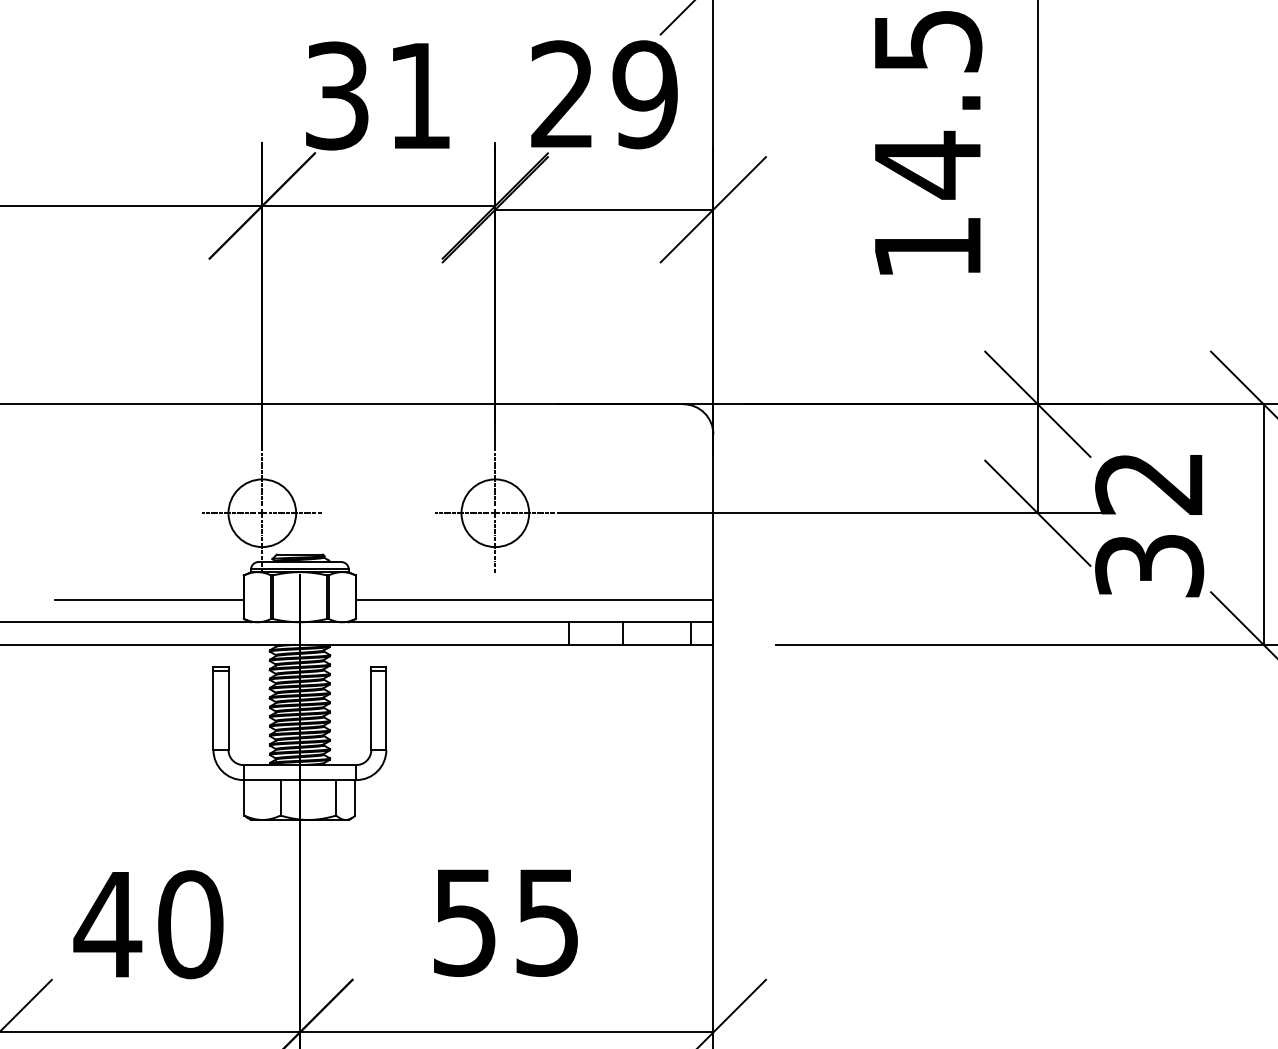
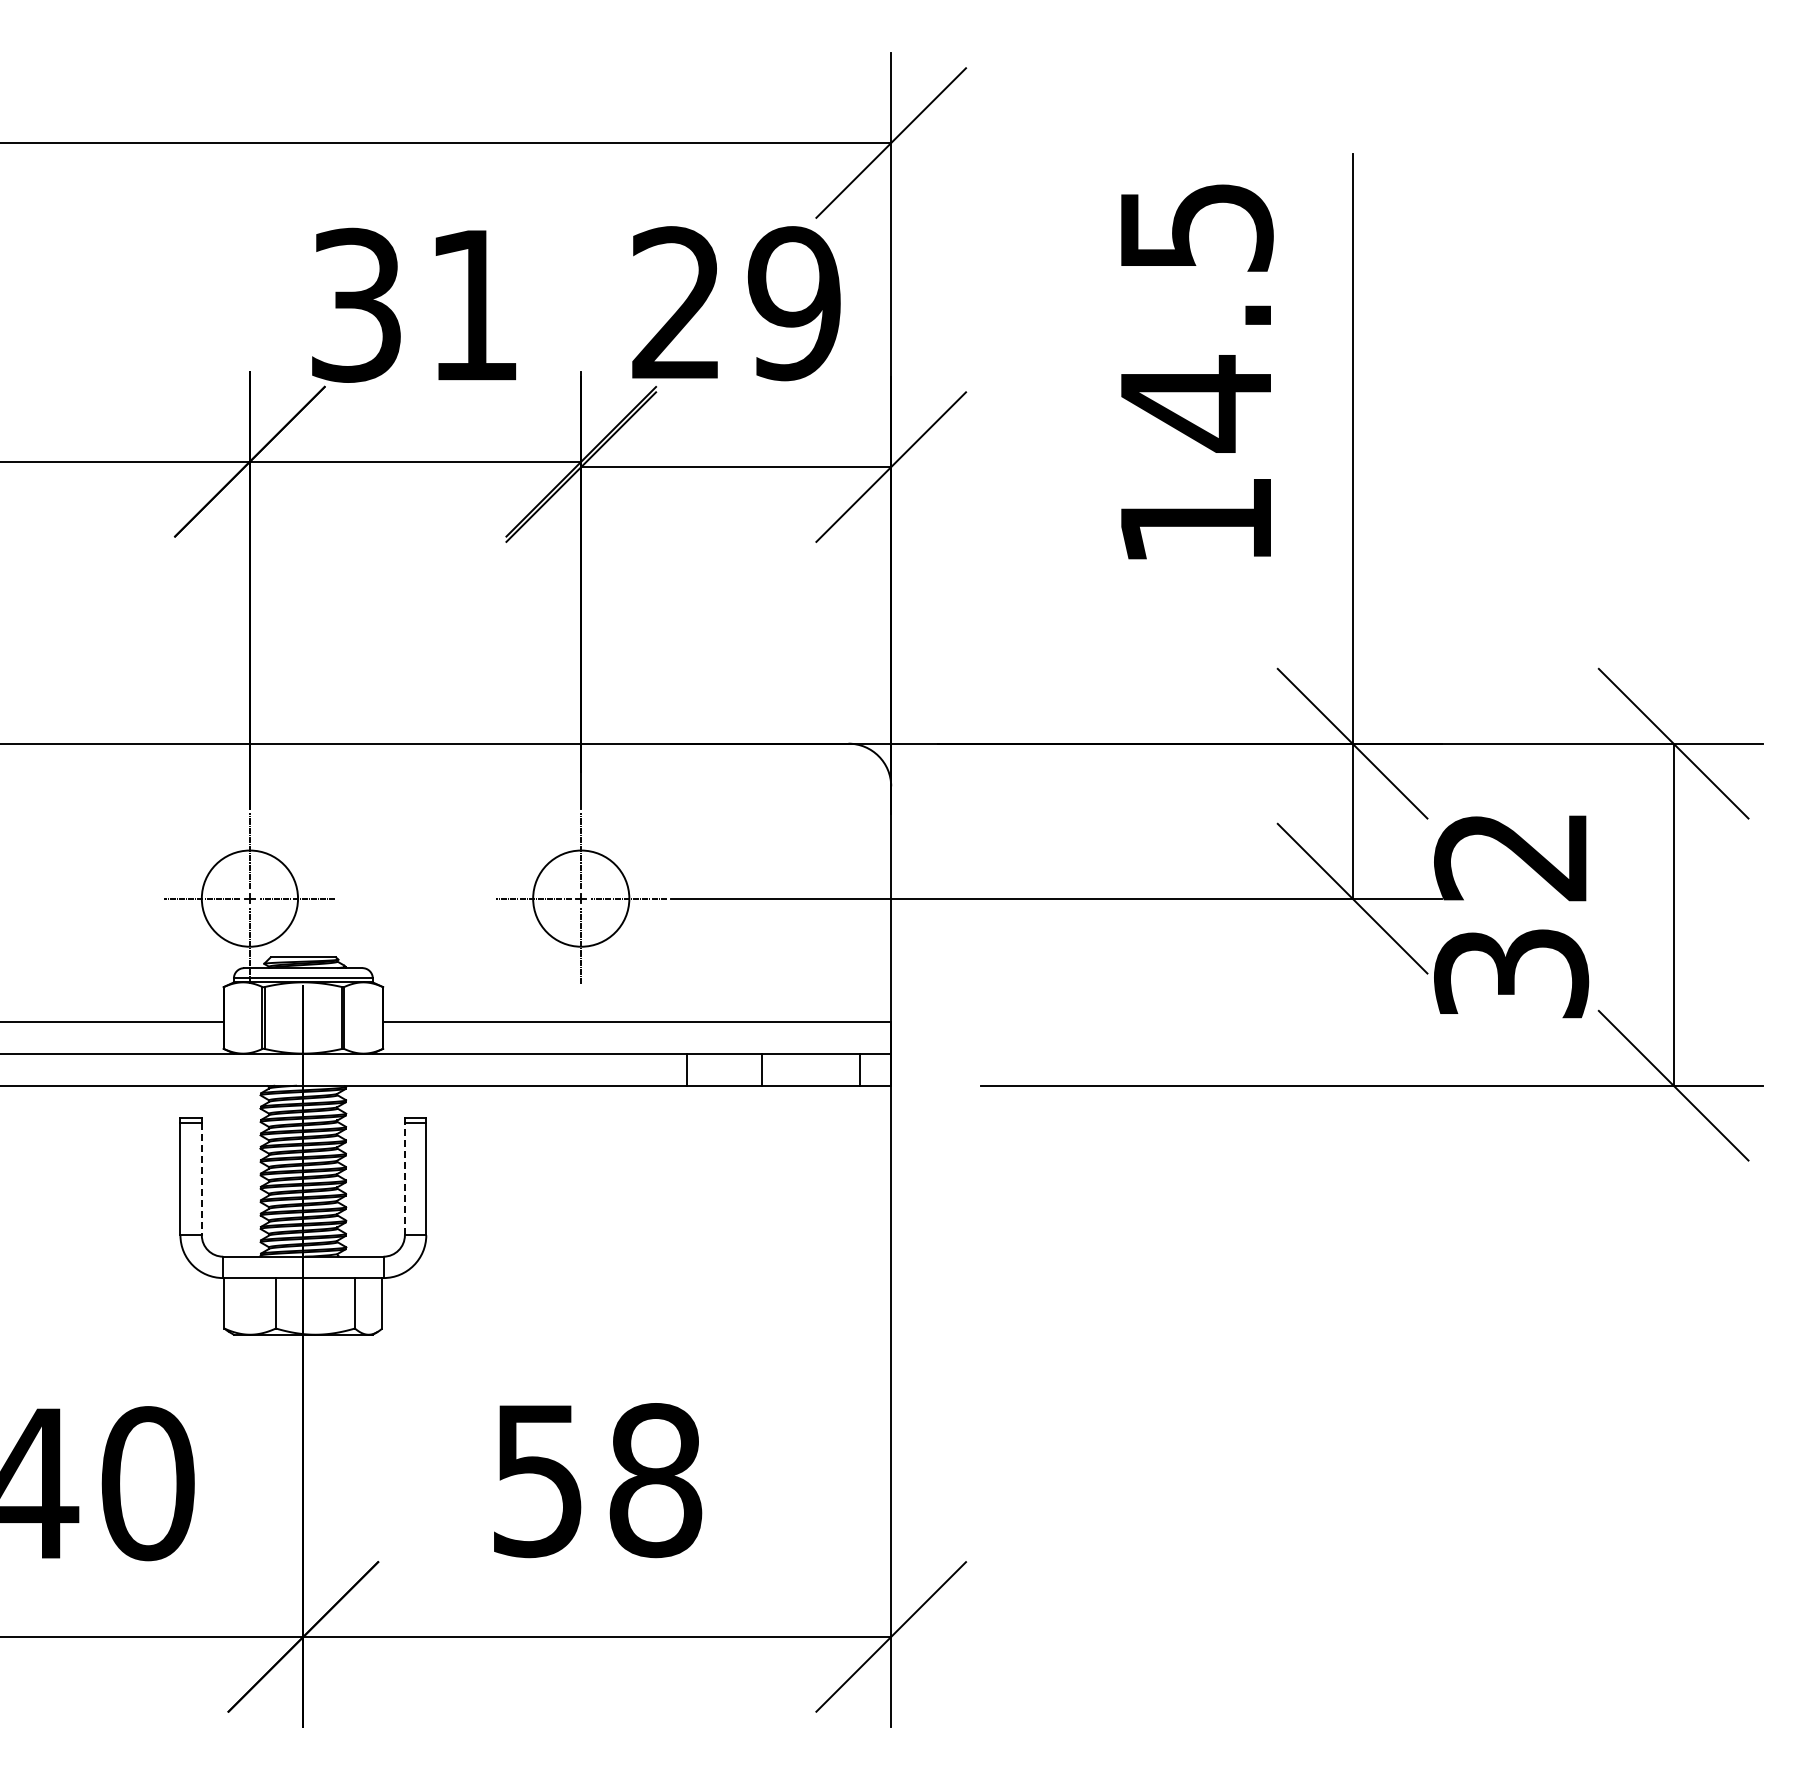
line: (228, 710) -> (201, 1179), solid -> dashed
line: (371, 710) -> (404, 1178), solid -> dashed
text: (547, 922) -> (655, 1480), 55 -> 58

